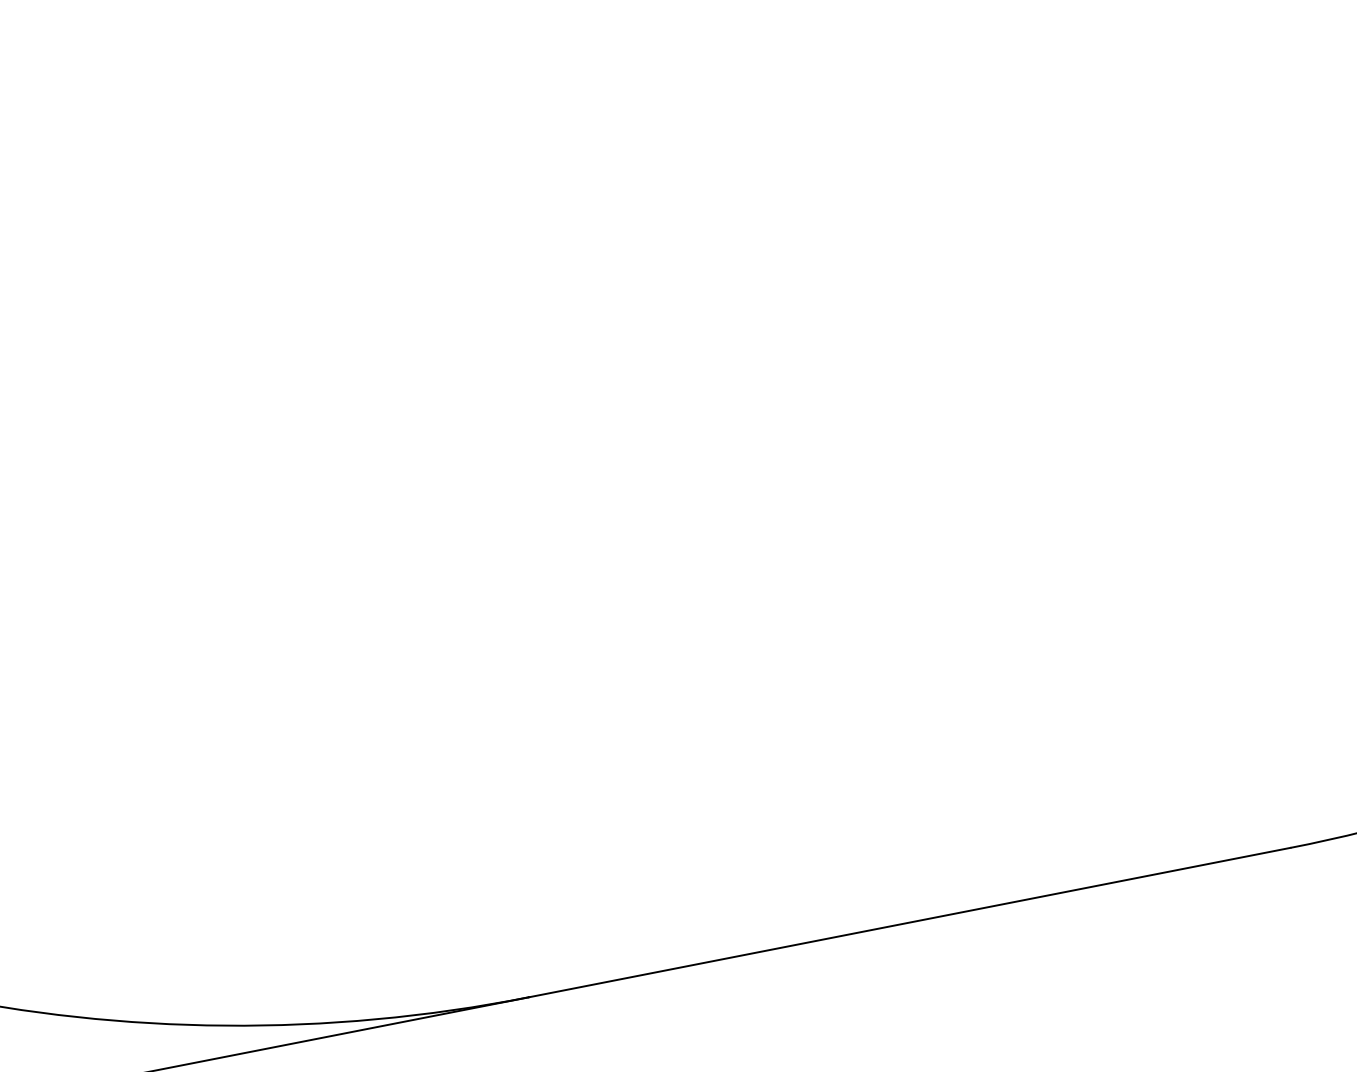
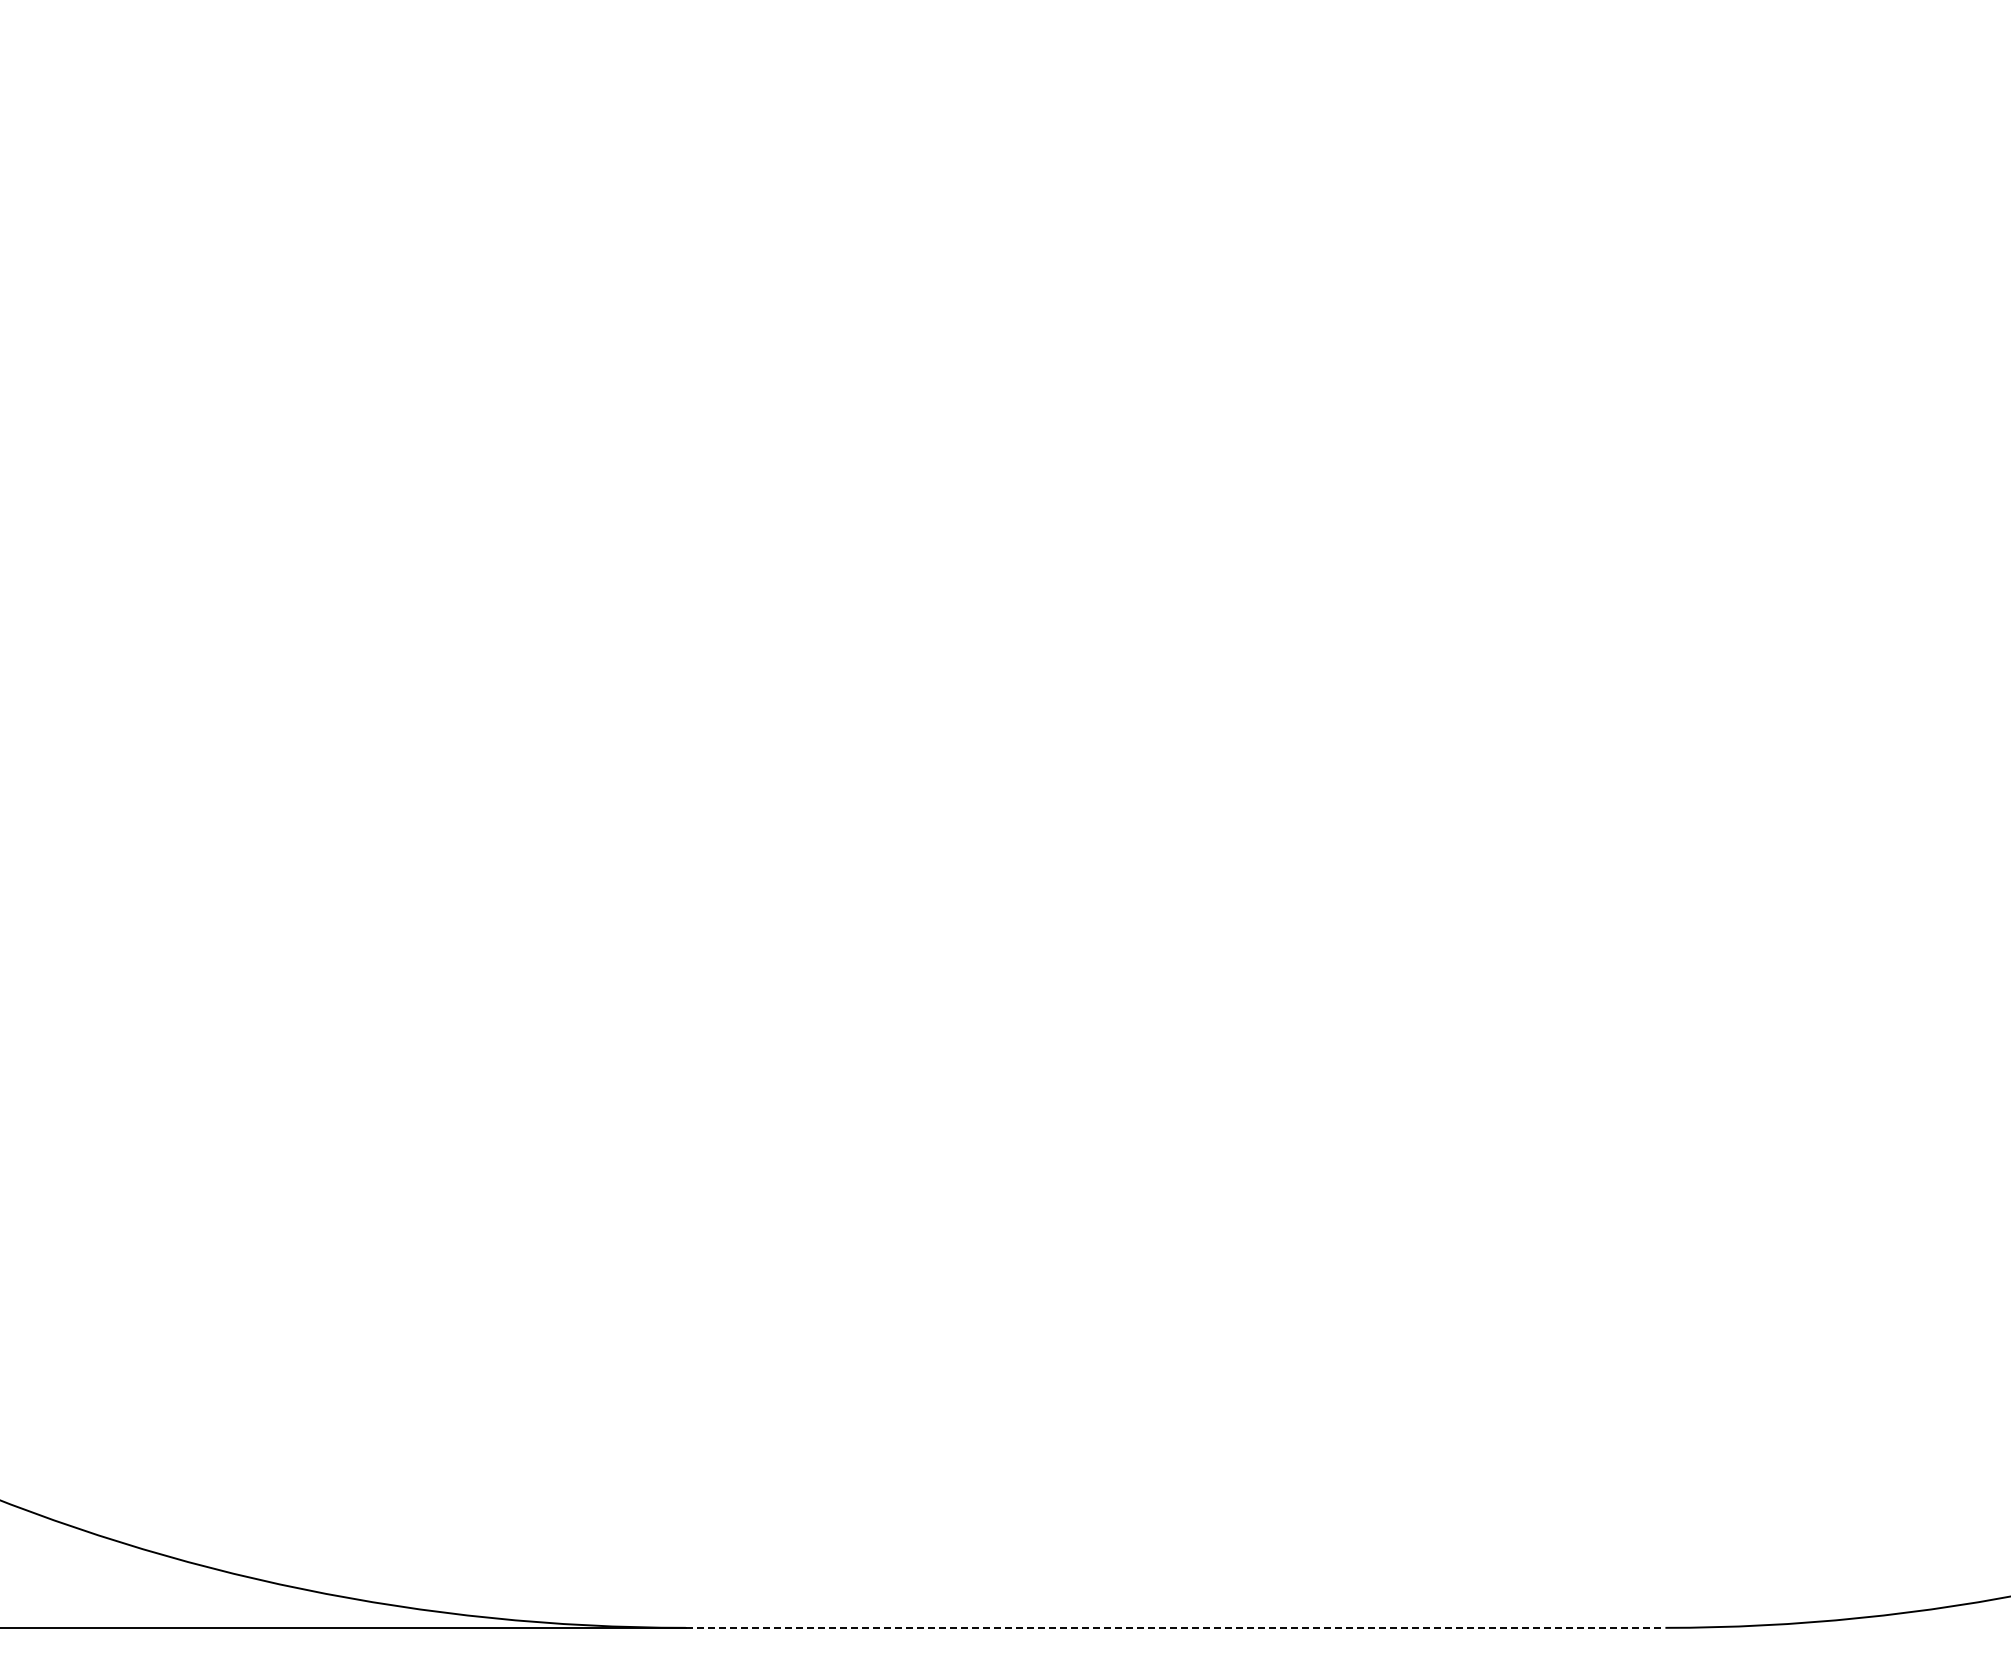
line: (909, 922) -> (1175, 1627), solid -> dashed

